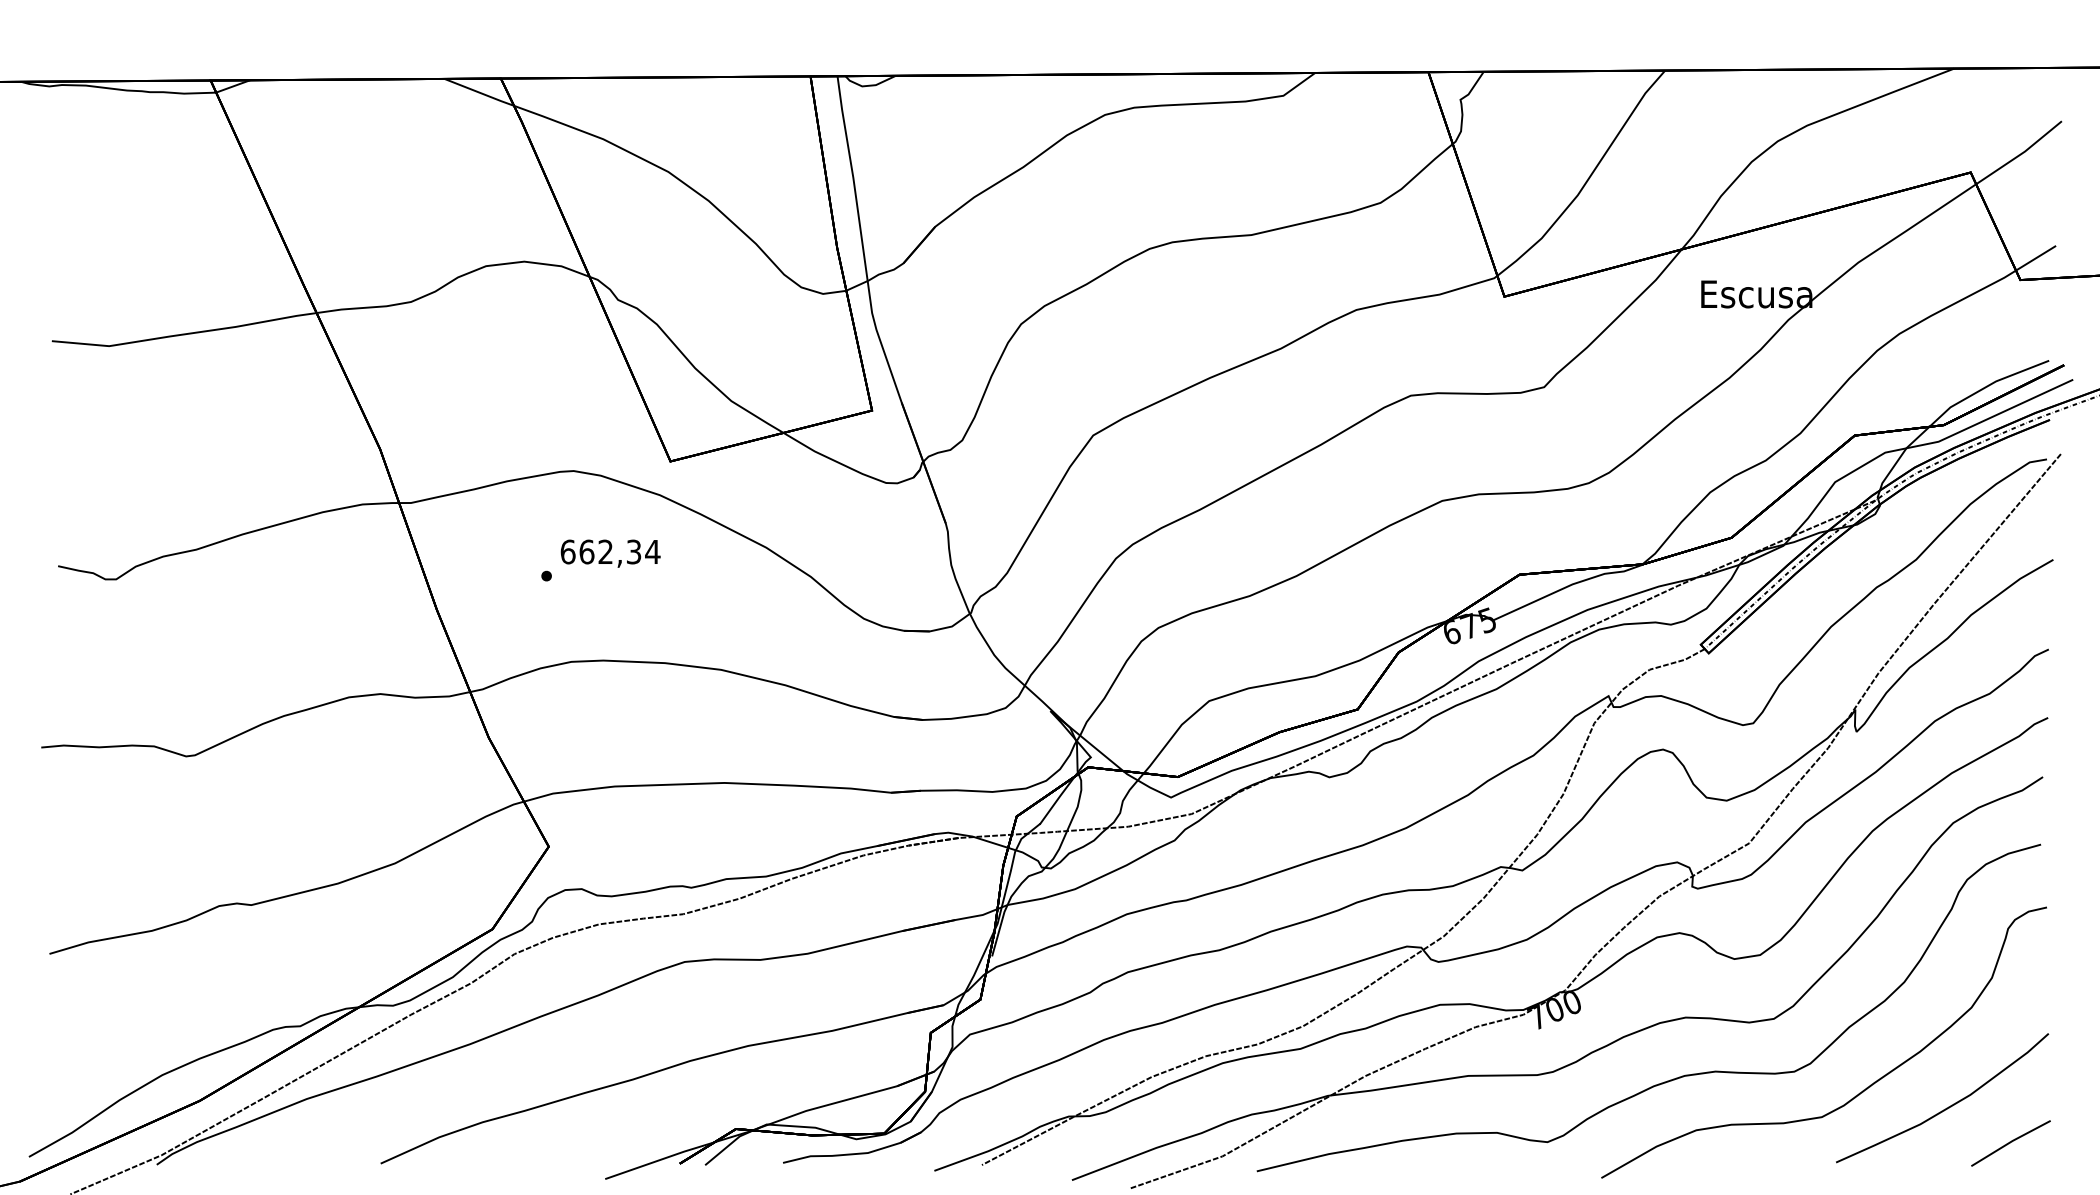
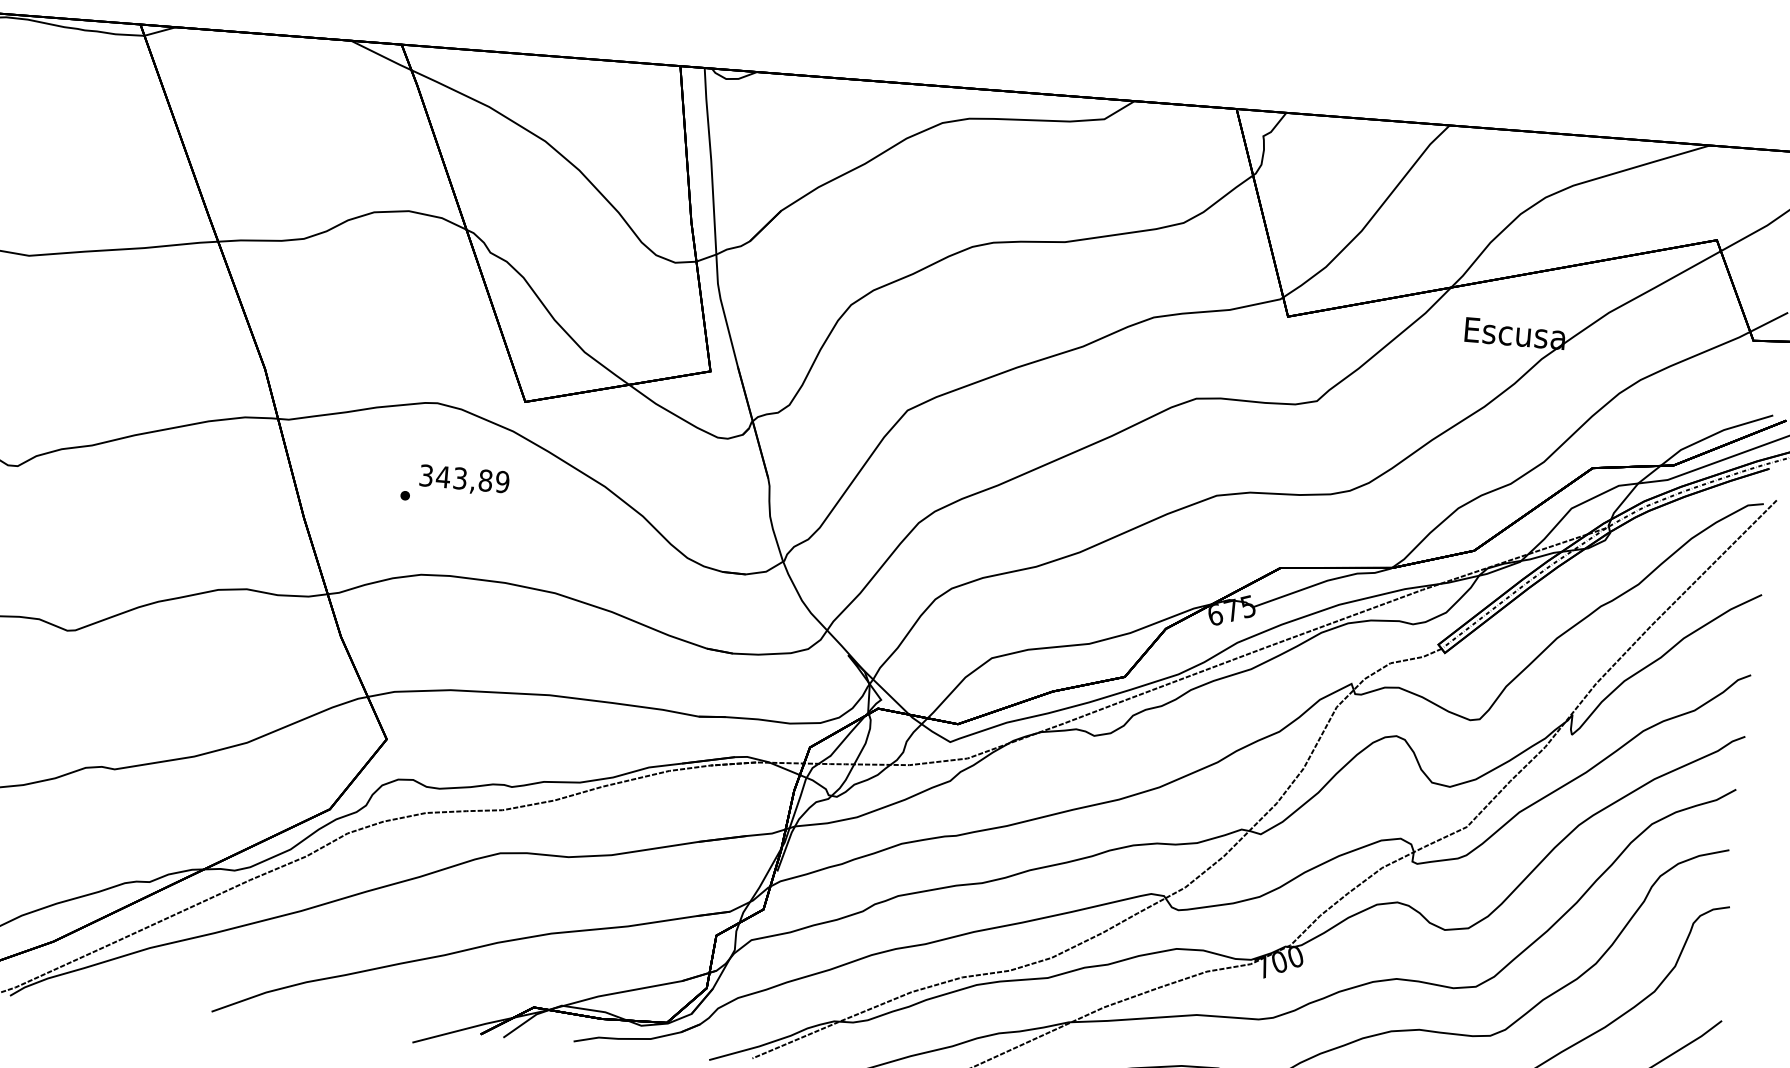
text: (610, 551) -> (464, 478), 662,34 -> 343,89

